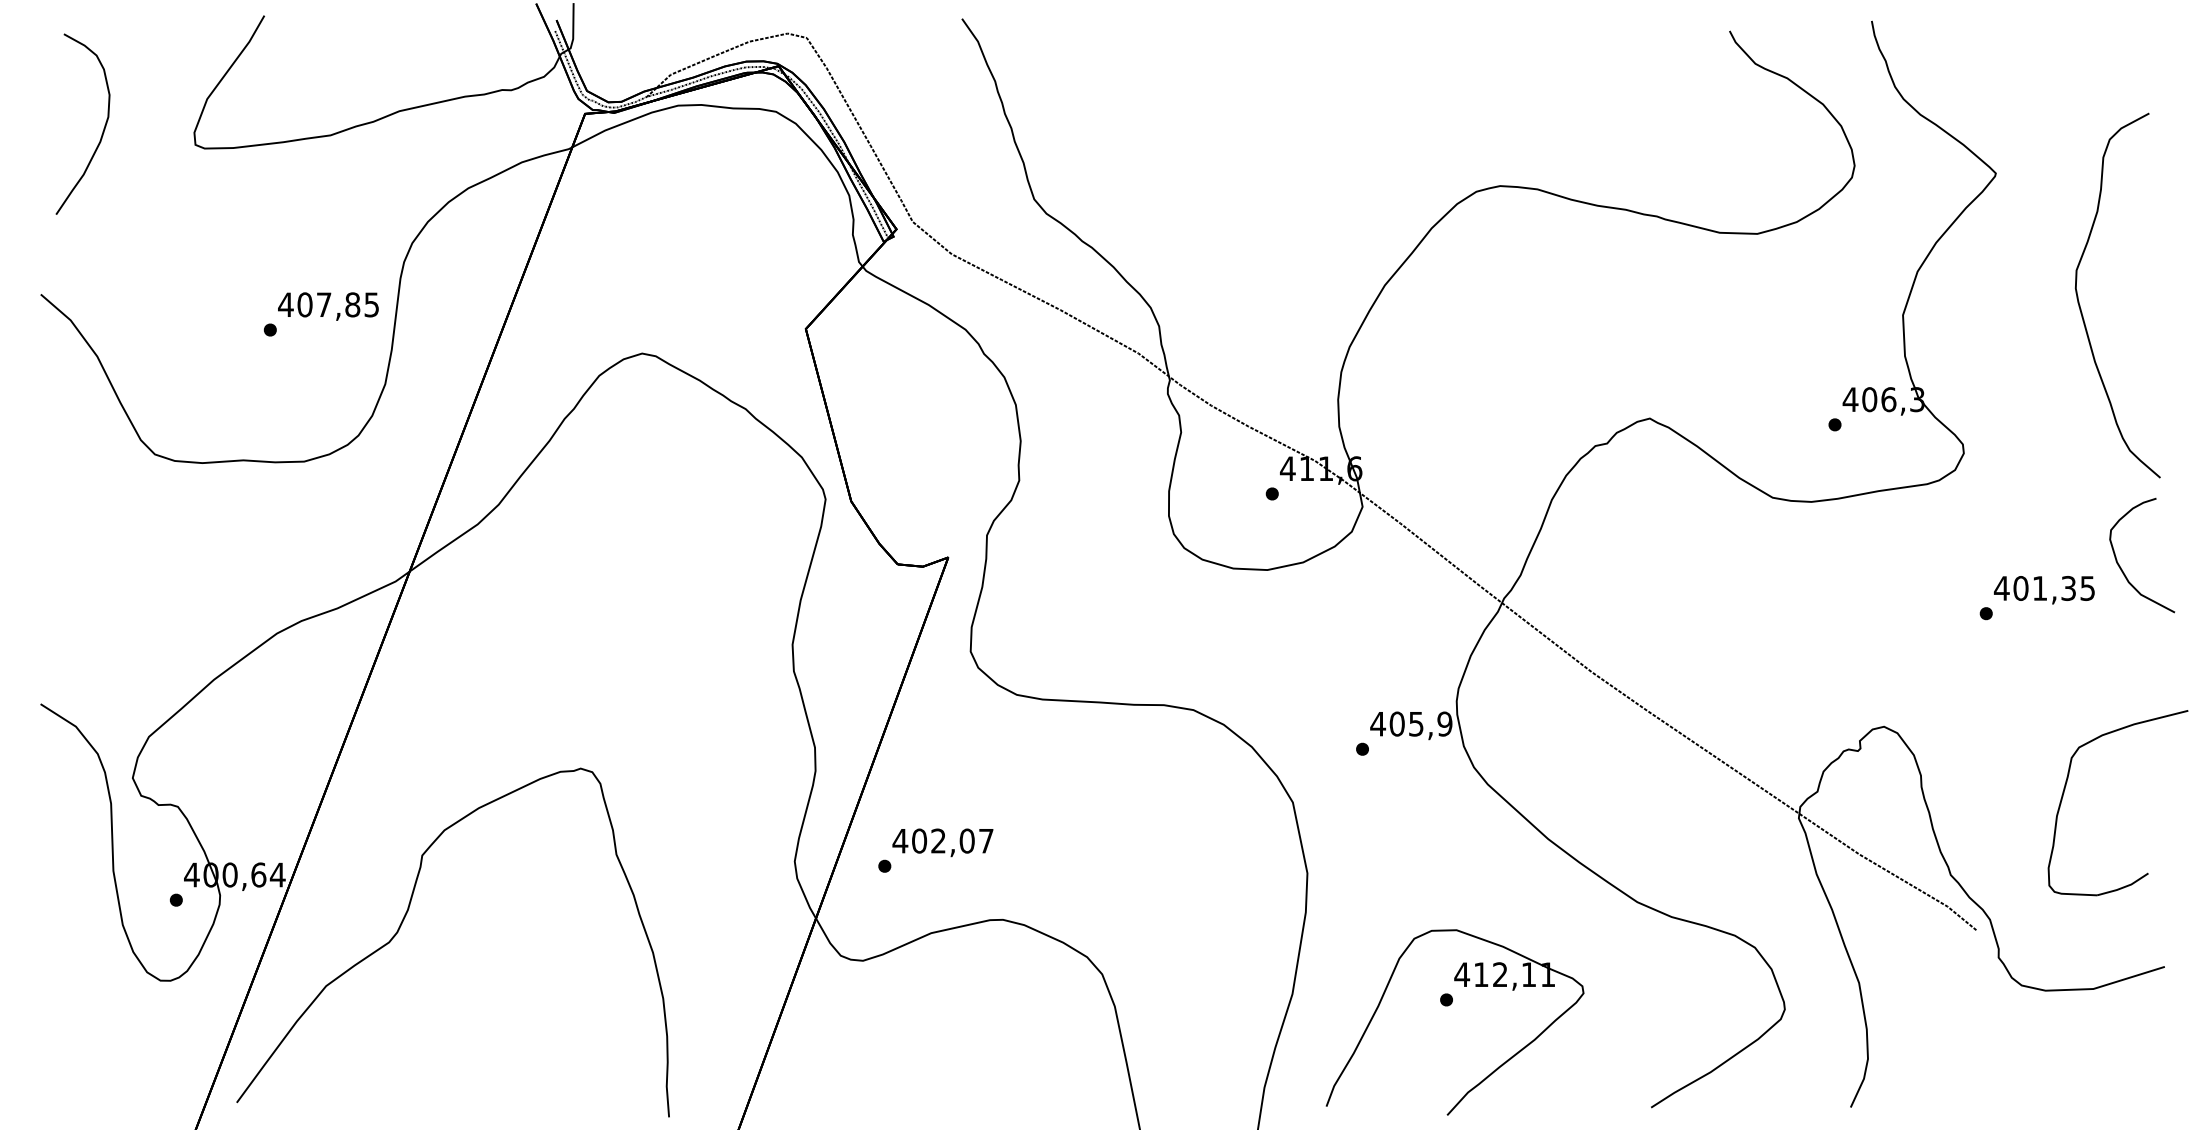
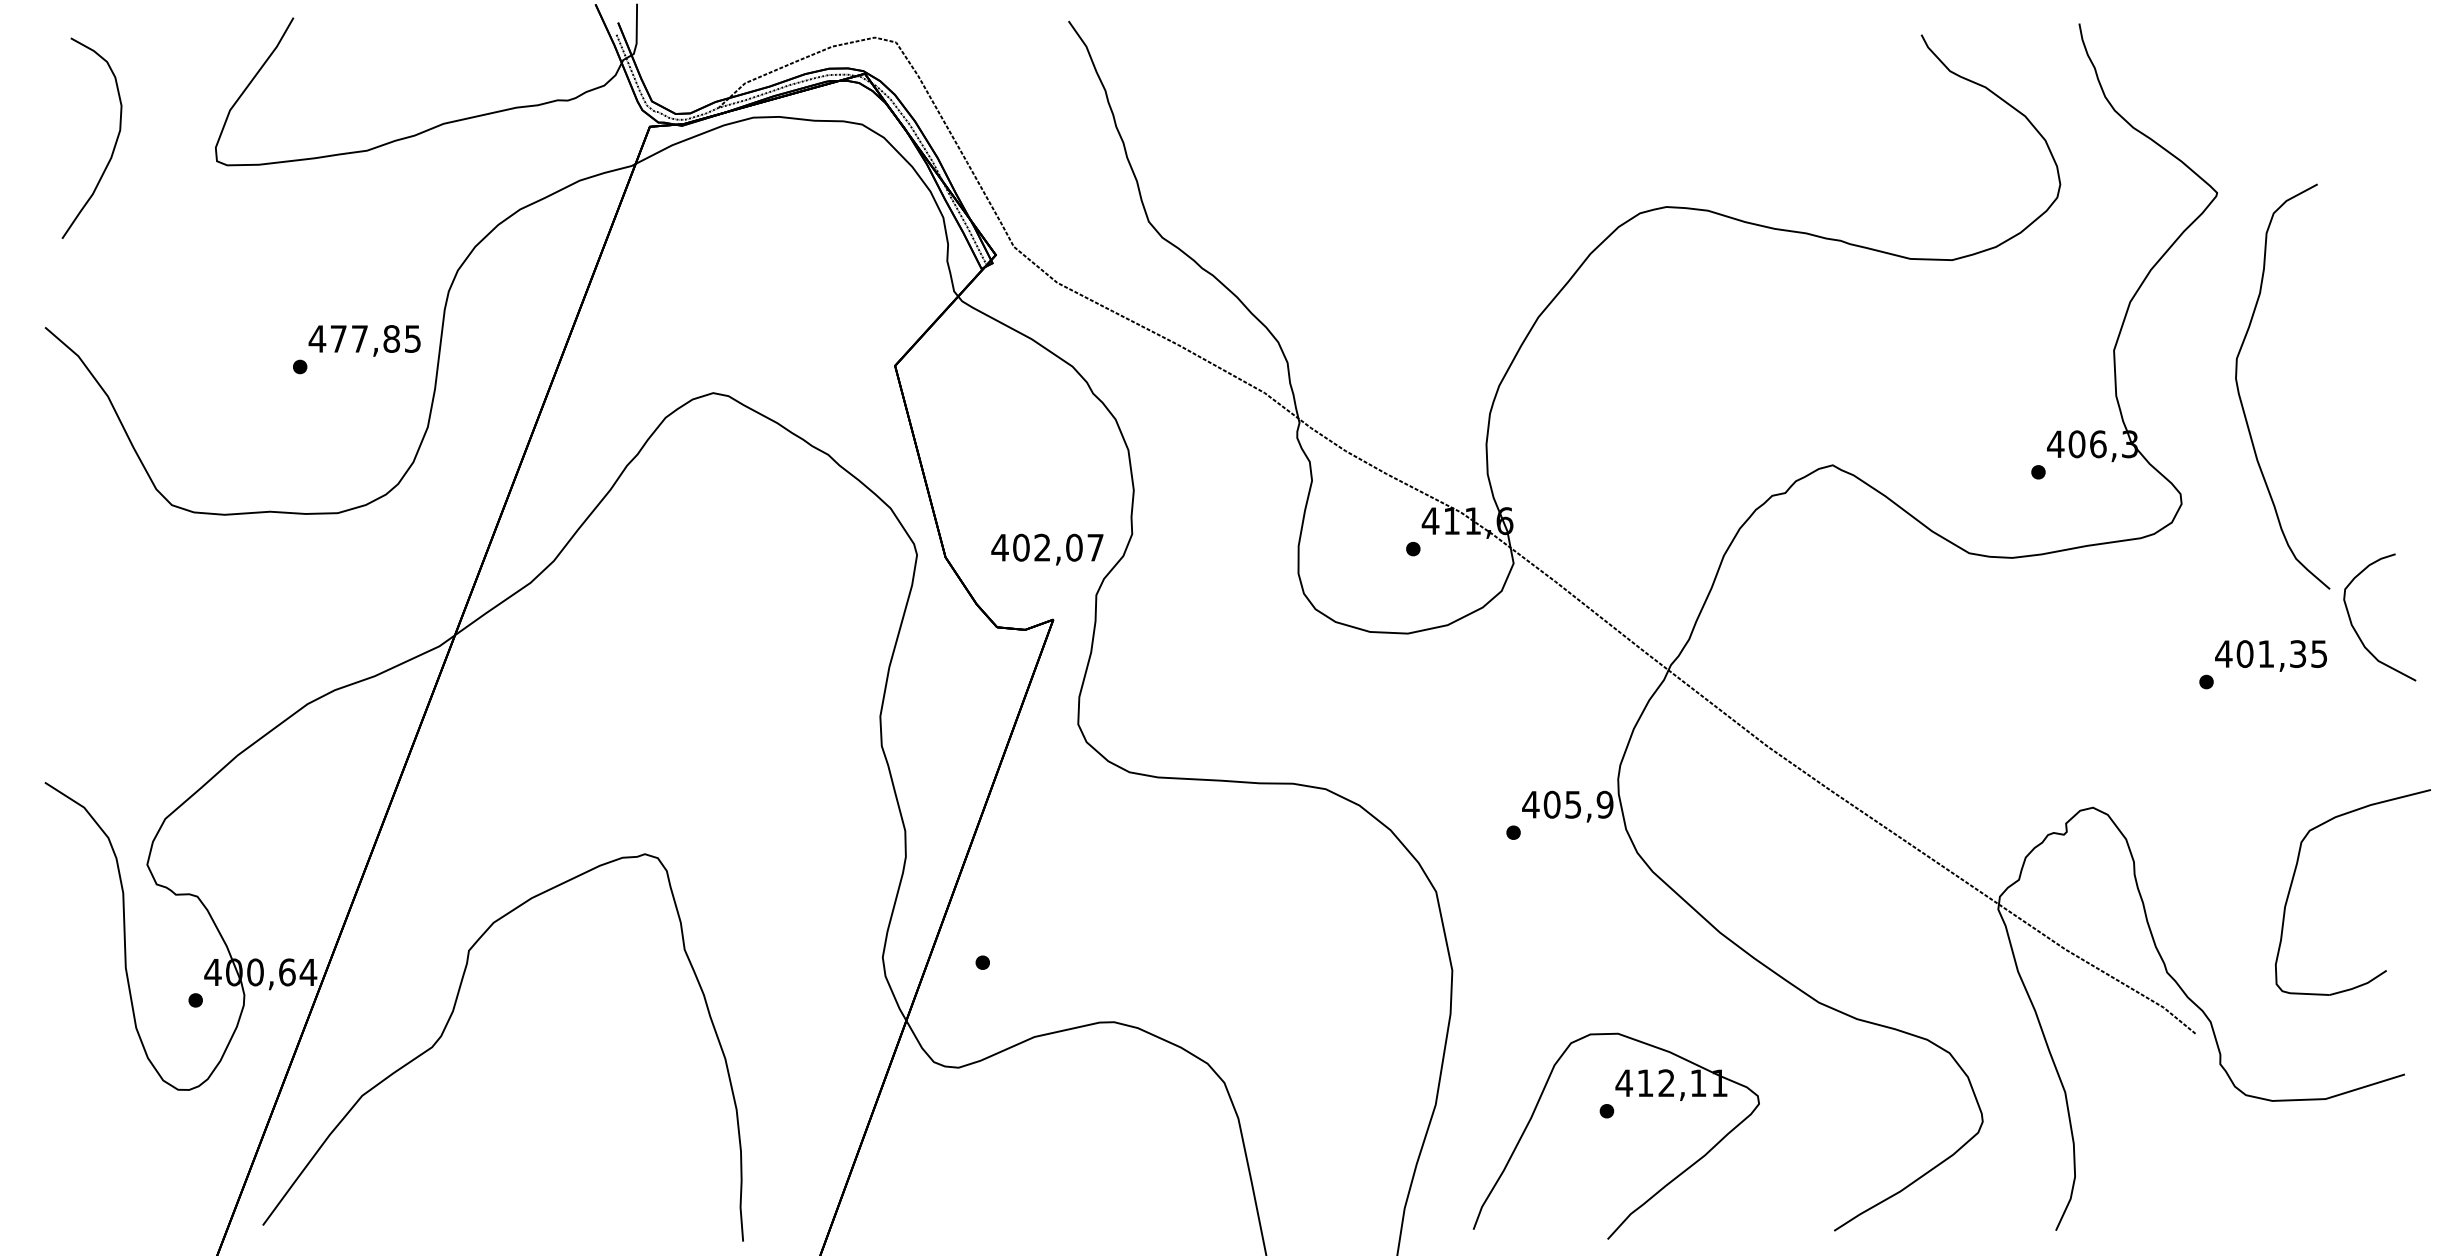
text: (304, 304) -> (338, 338), 407,85 -> 477,85
curve: (2080, 306) -> (2241, 398), moved
text: (943, 842) -> (1047, 549), moved

